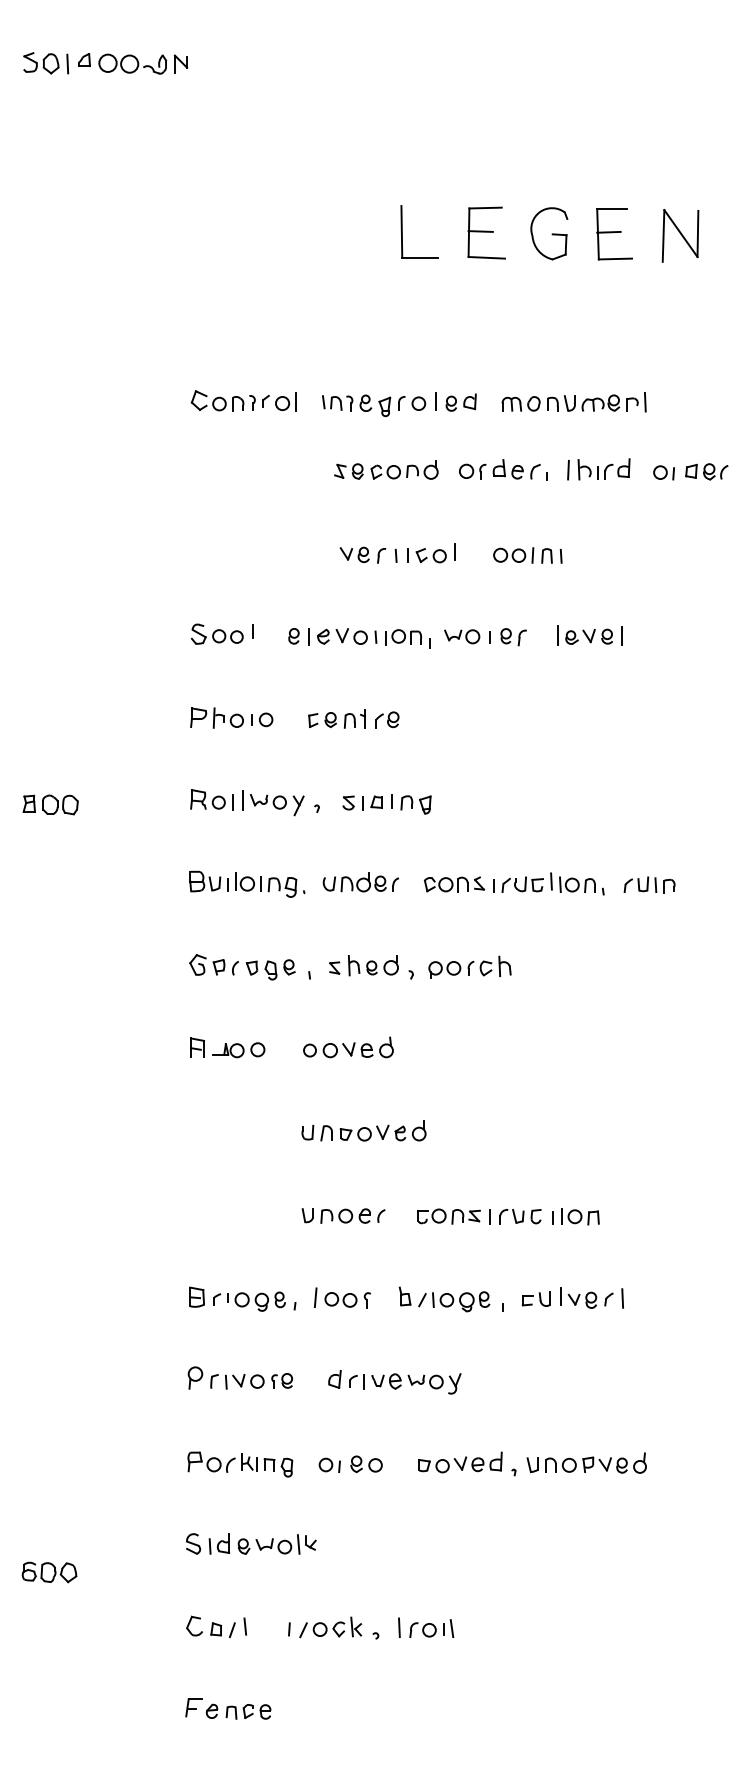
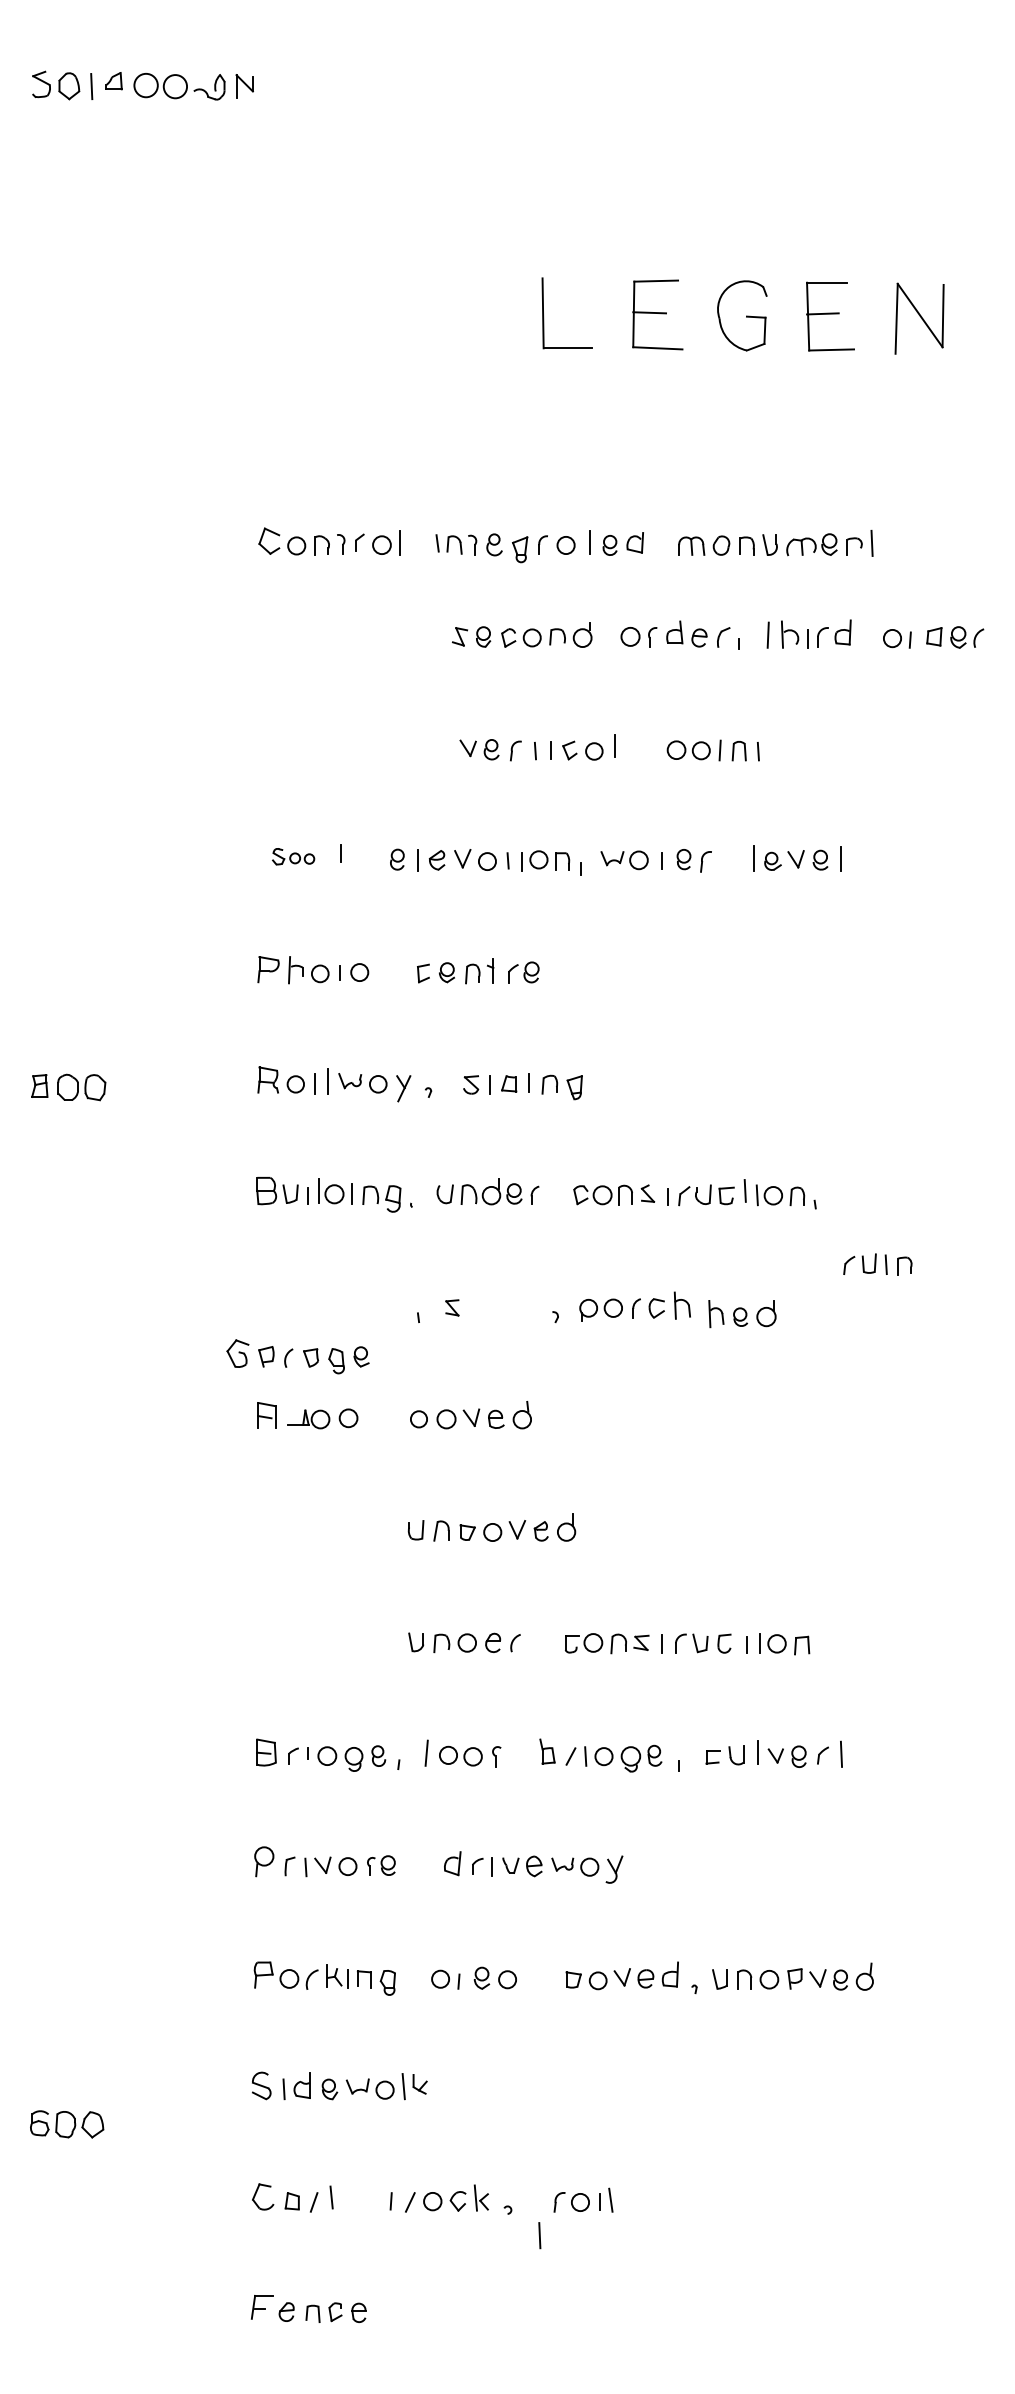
part: (216, 633) -> (292, 855), size x0.6
part: (649, 884) -> (877, 1263), moved
part: (373, 965) -> (742, 1313), moved
part: (242, 967) -> (298, 1357), moved
line: (399, 1627) -> (539, 2235), moved

